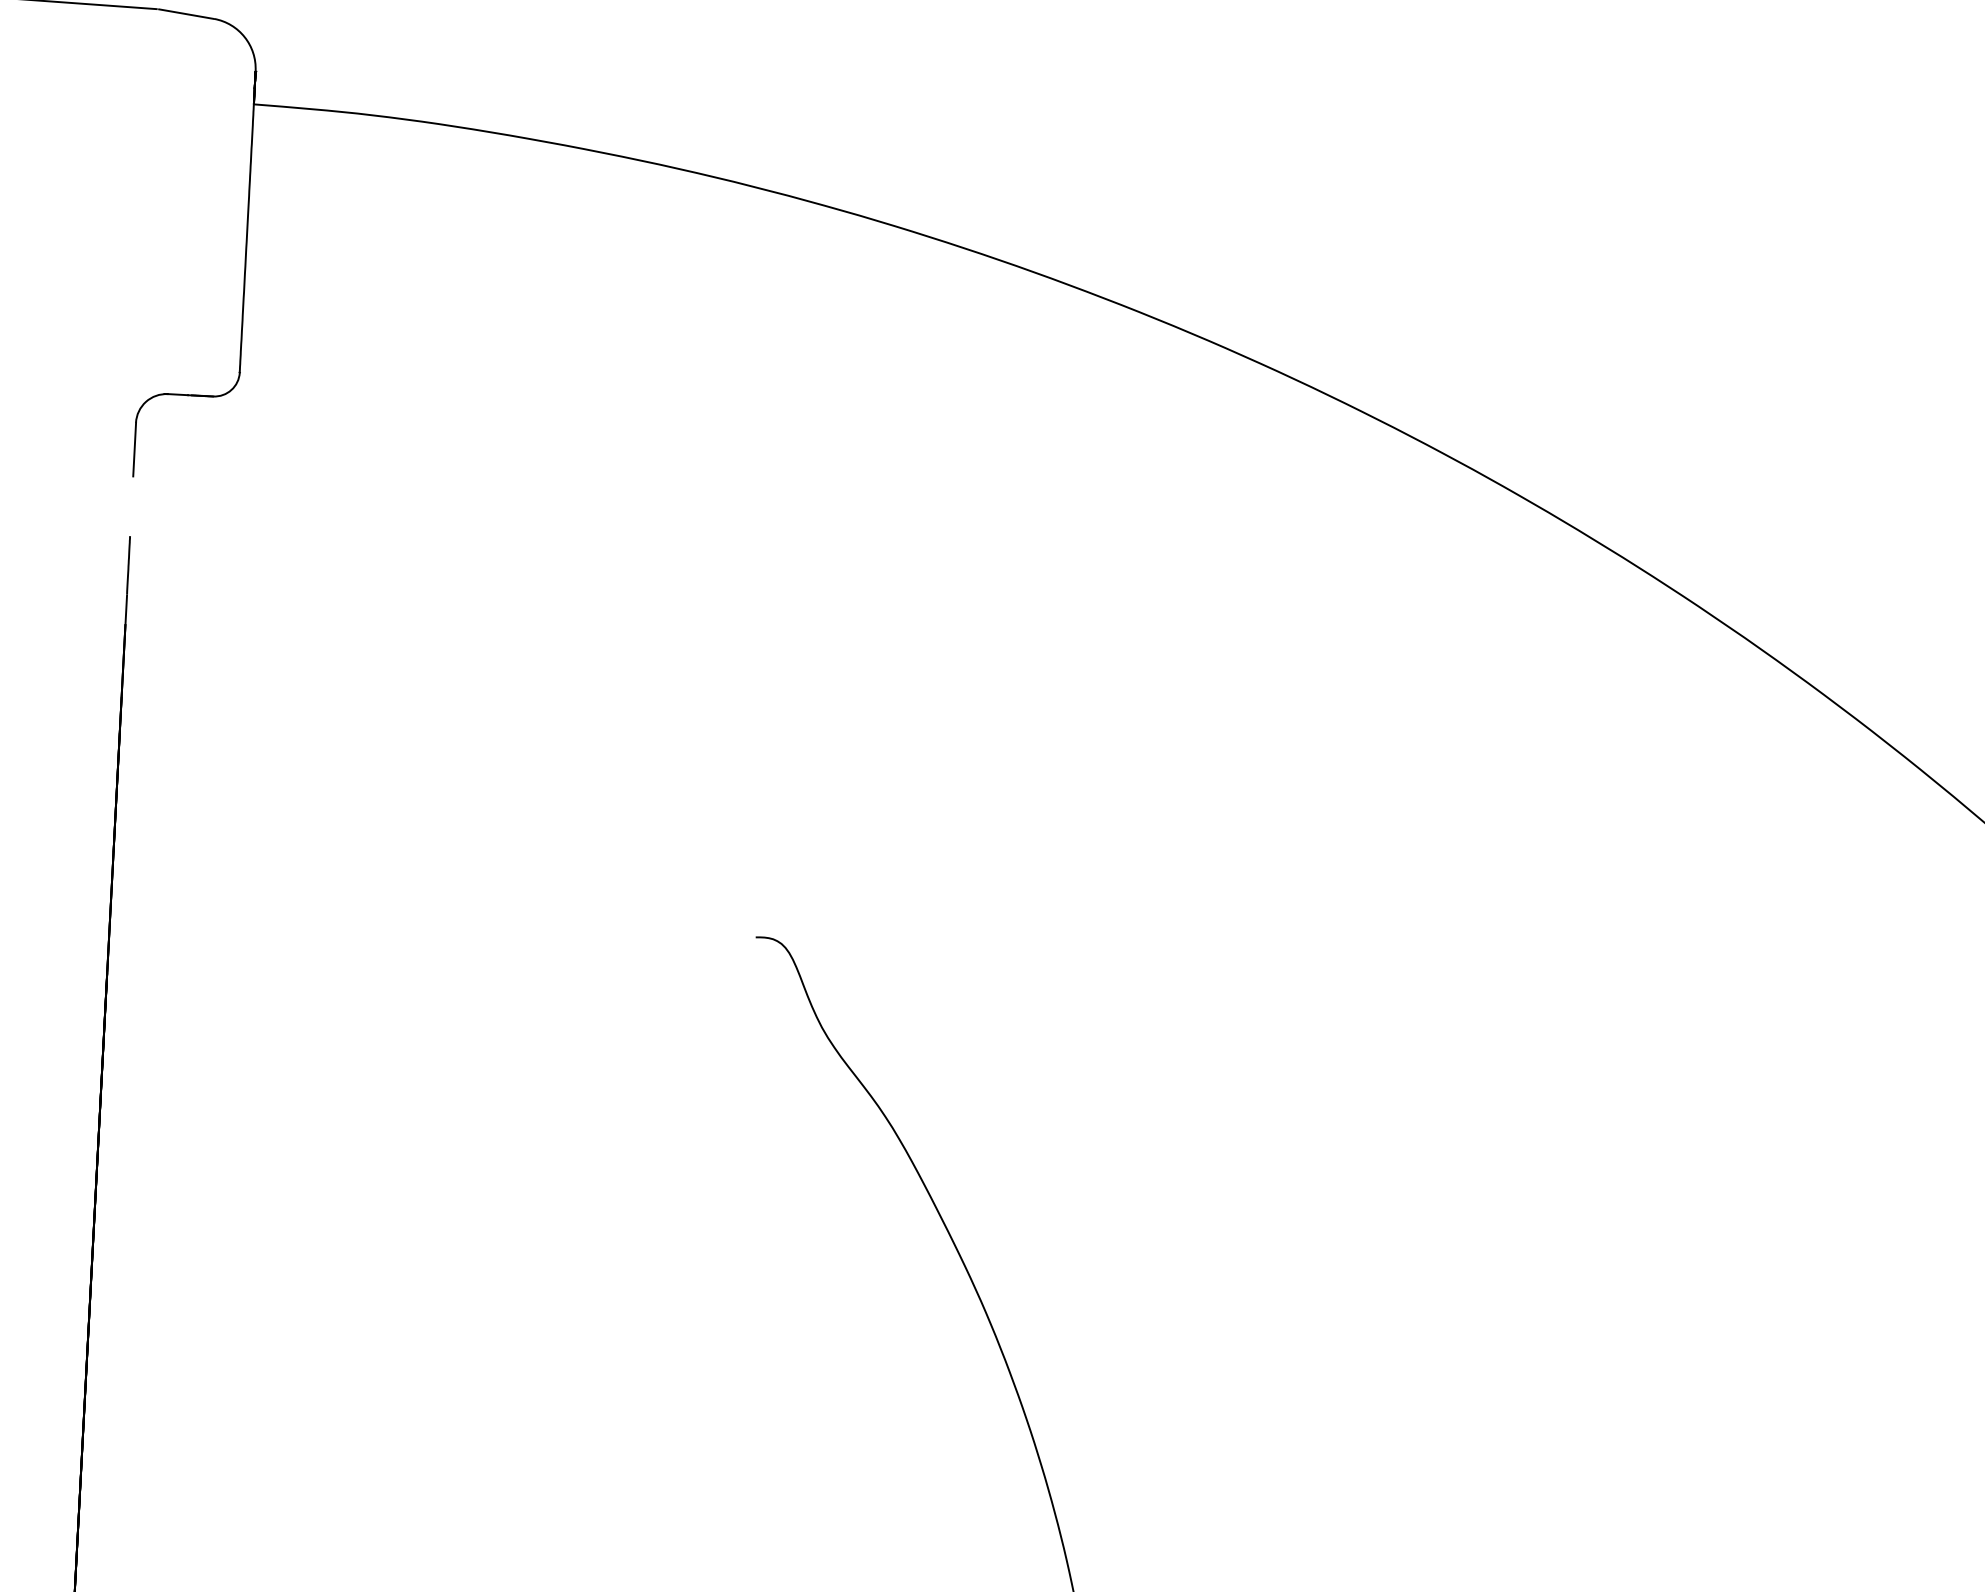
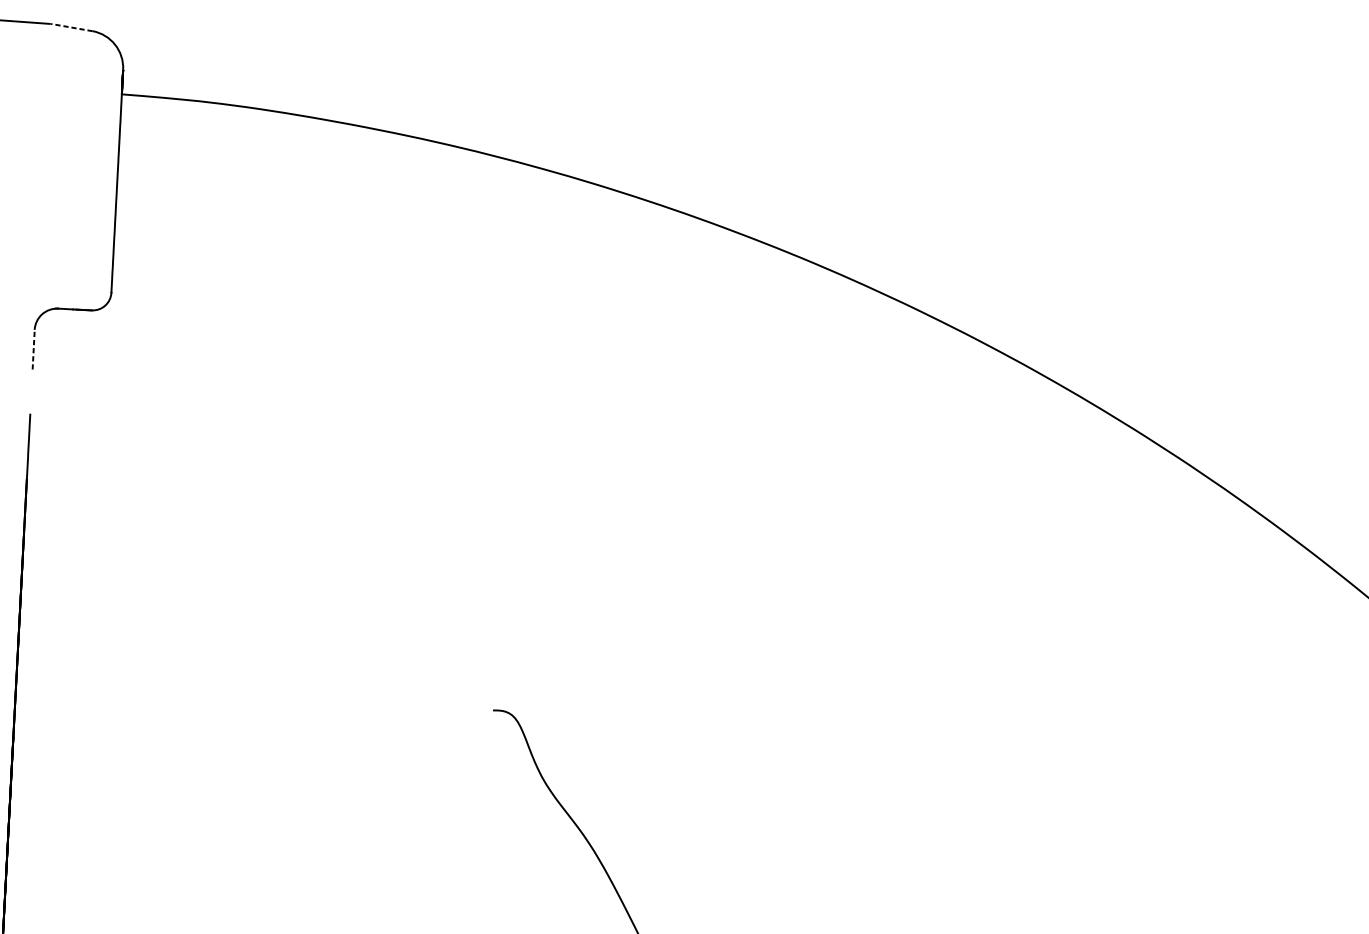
line: (185, 14) -> (71, 27), solid -> dashed
line: (134, 449) -> (33, 349), solid -> dashed

